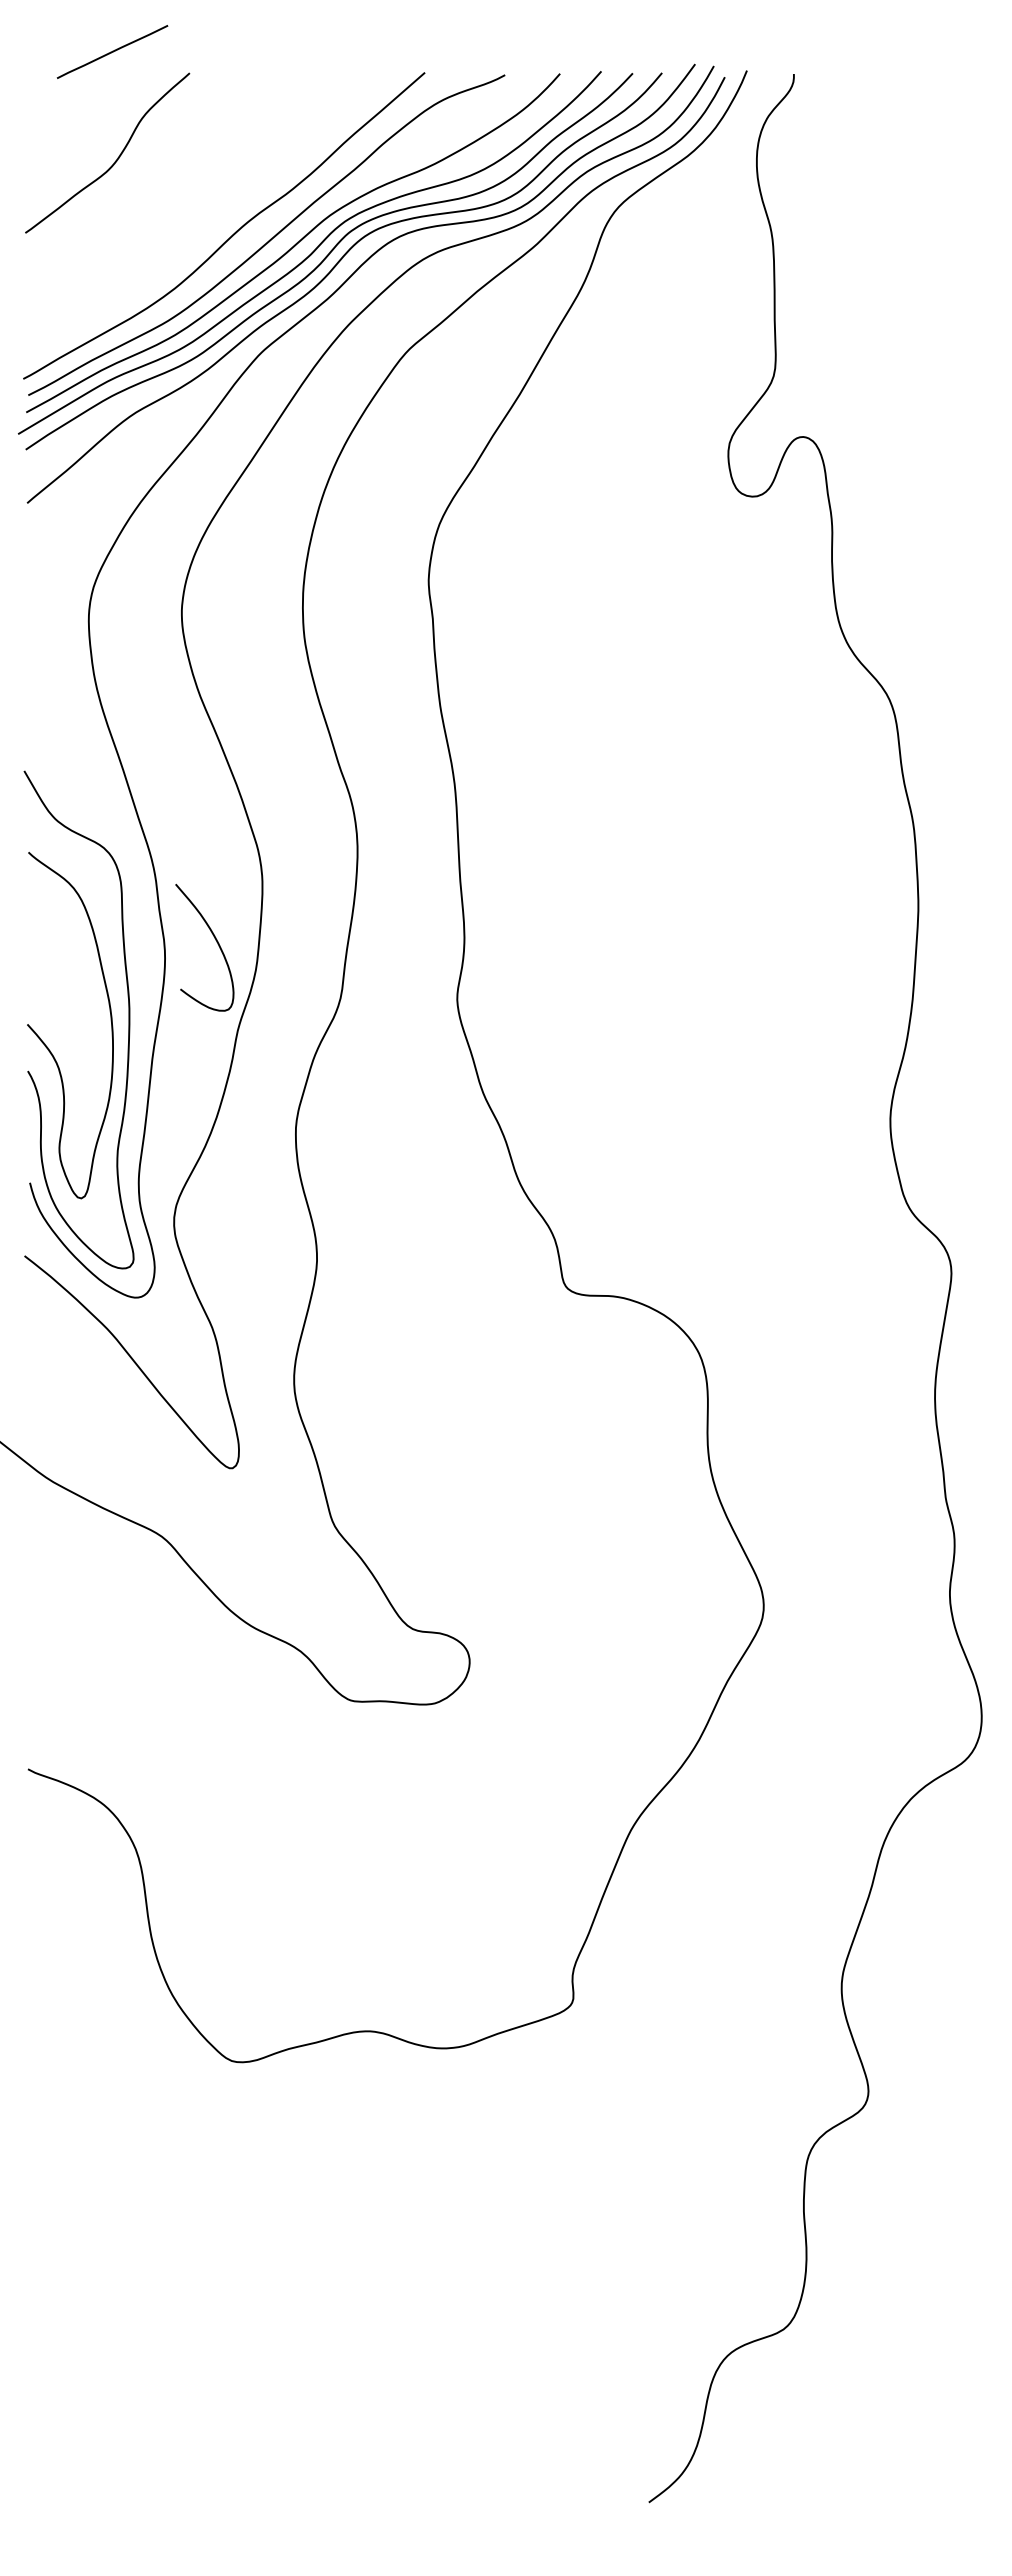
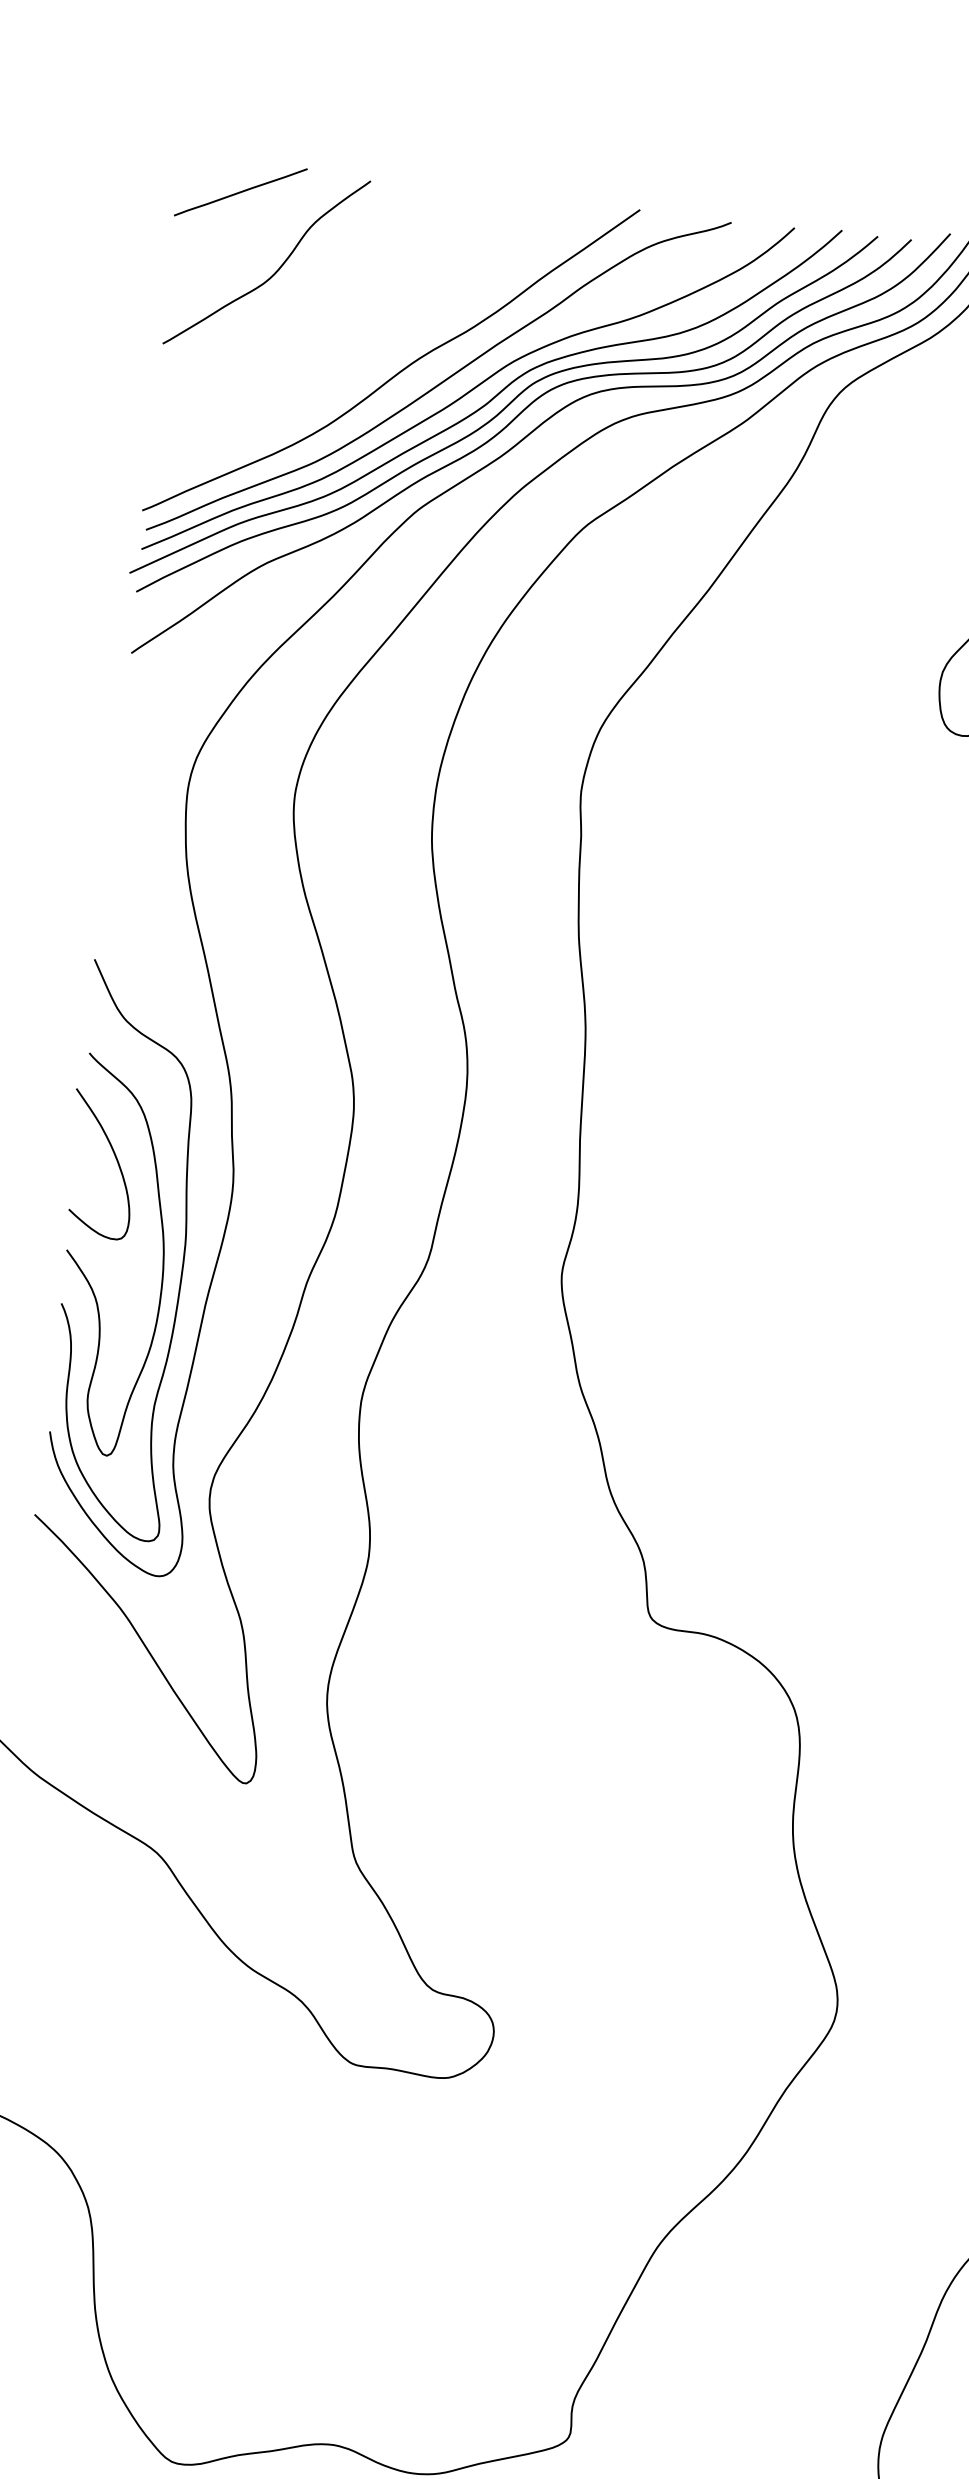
line: (112, 51) -> (240, 191), moved
curve: (216, 942) -> (115, 1160), moved

